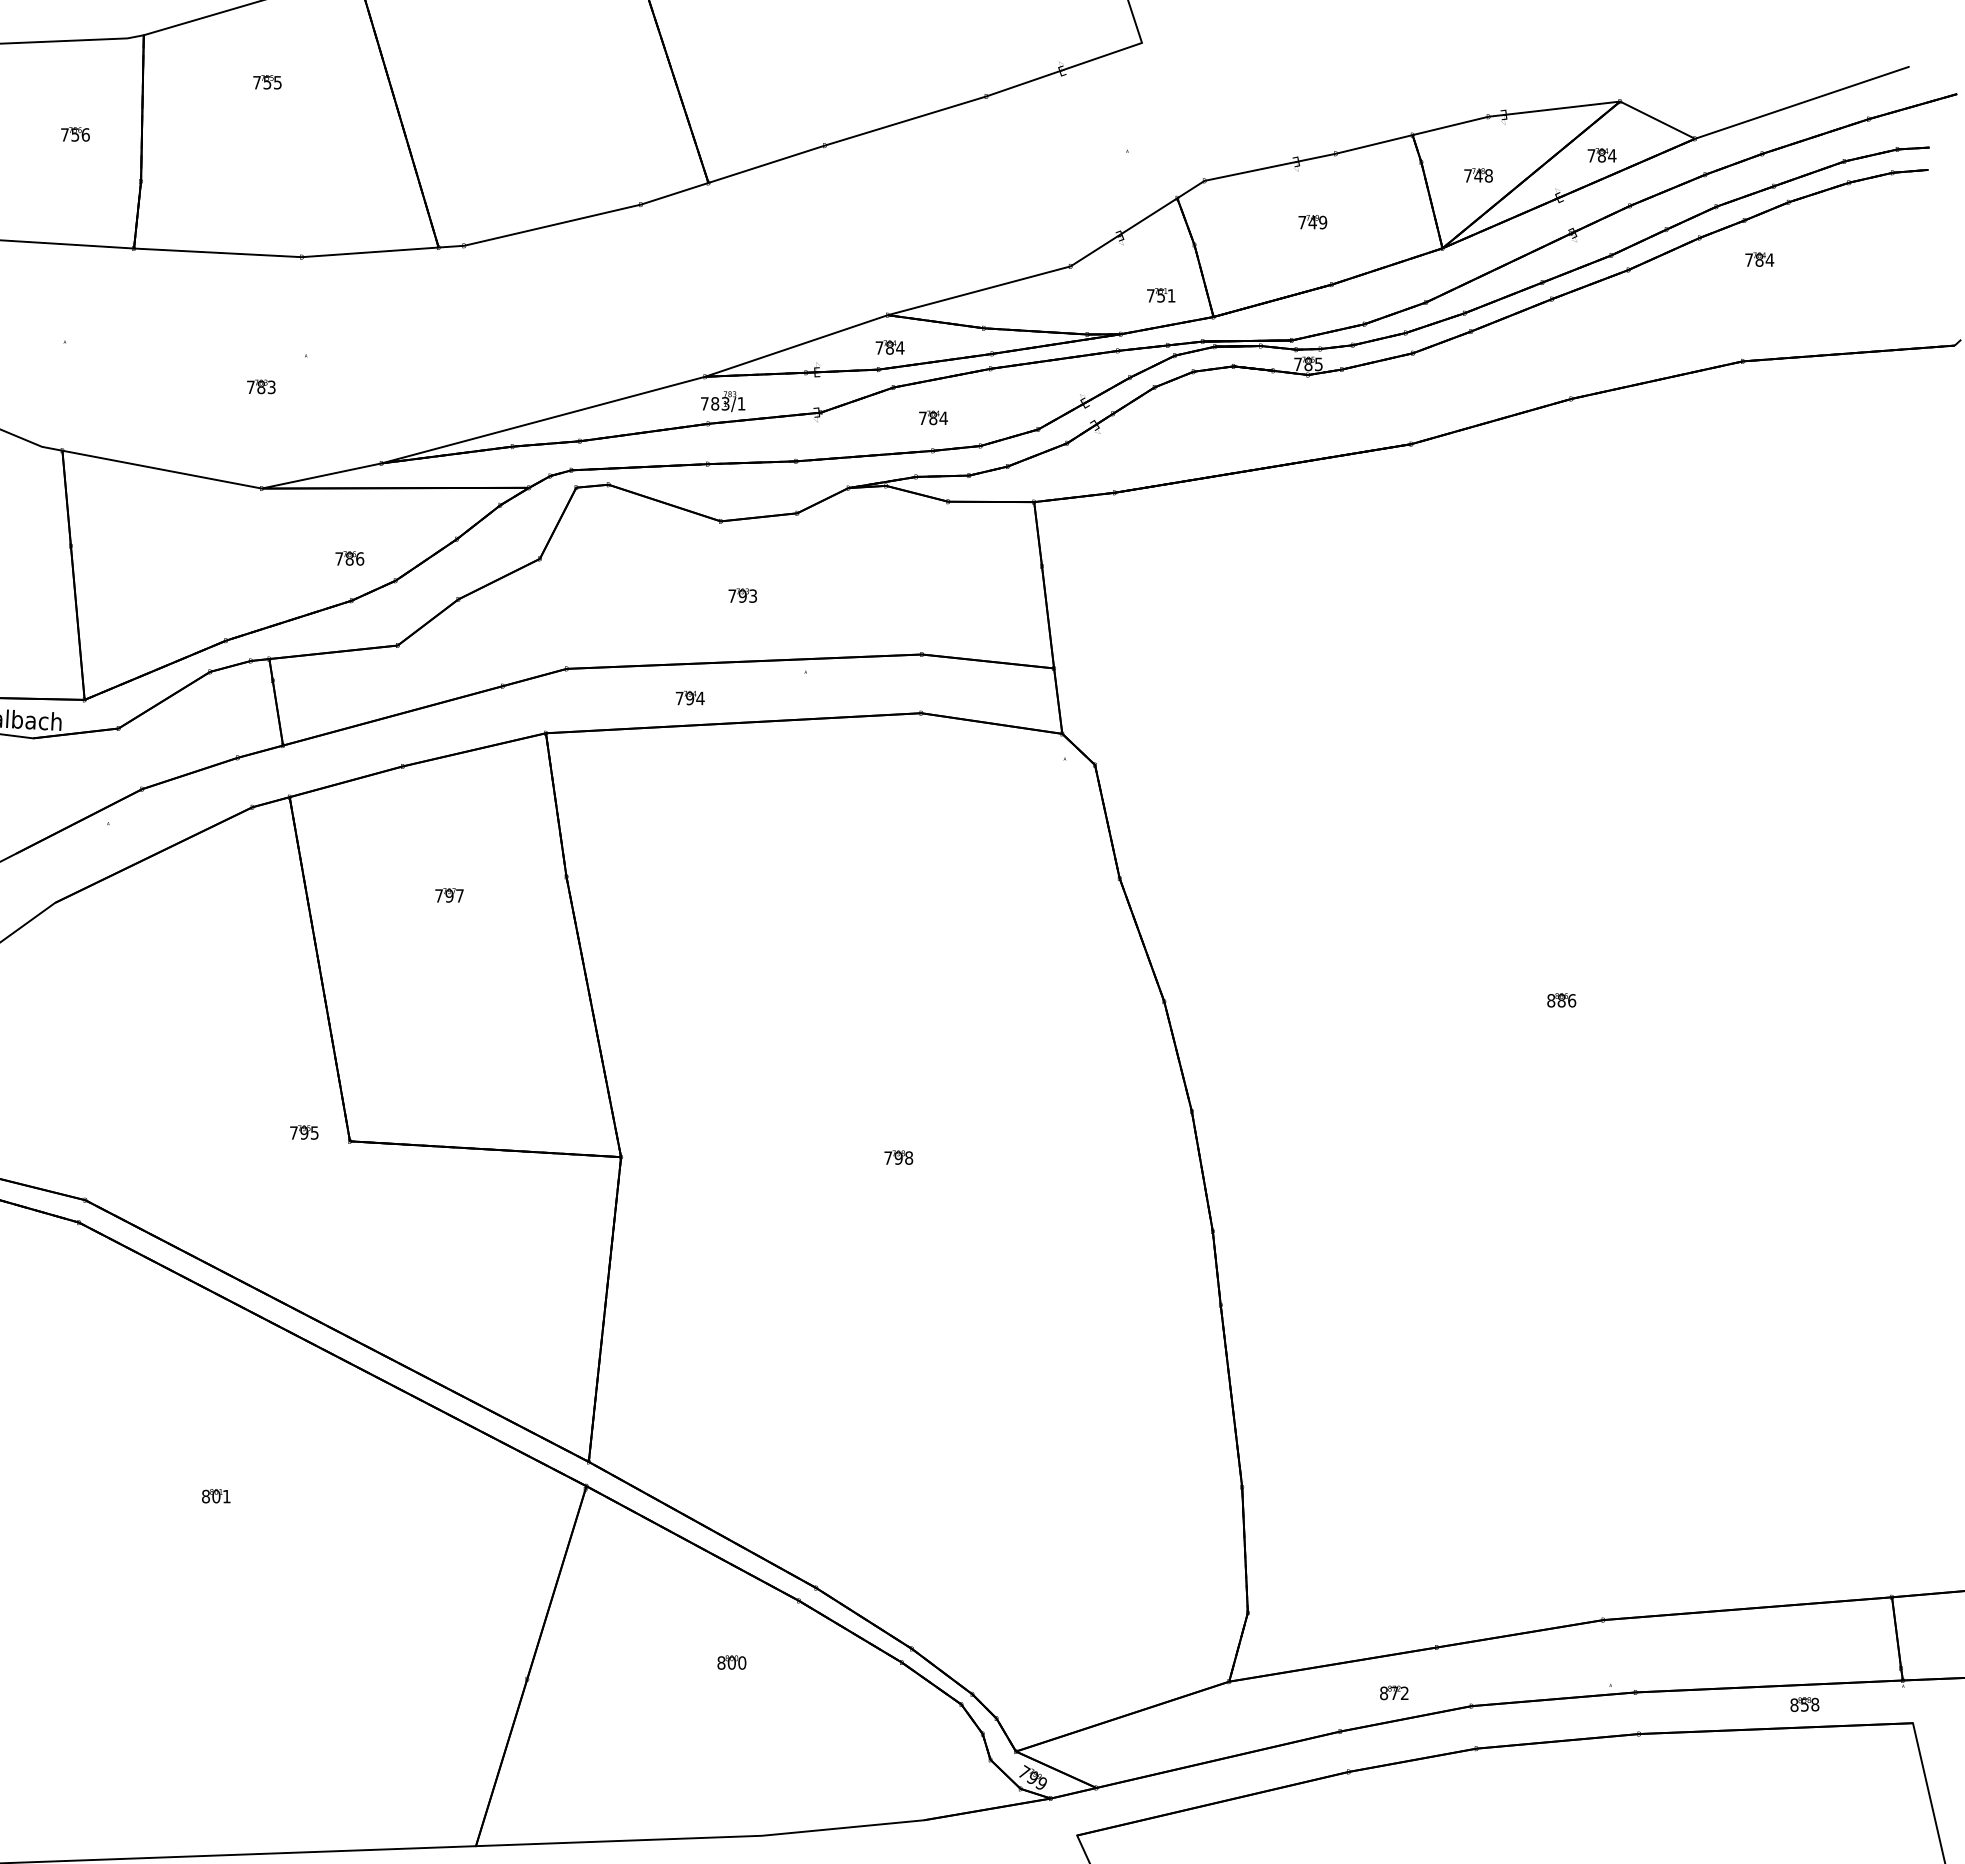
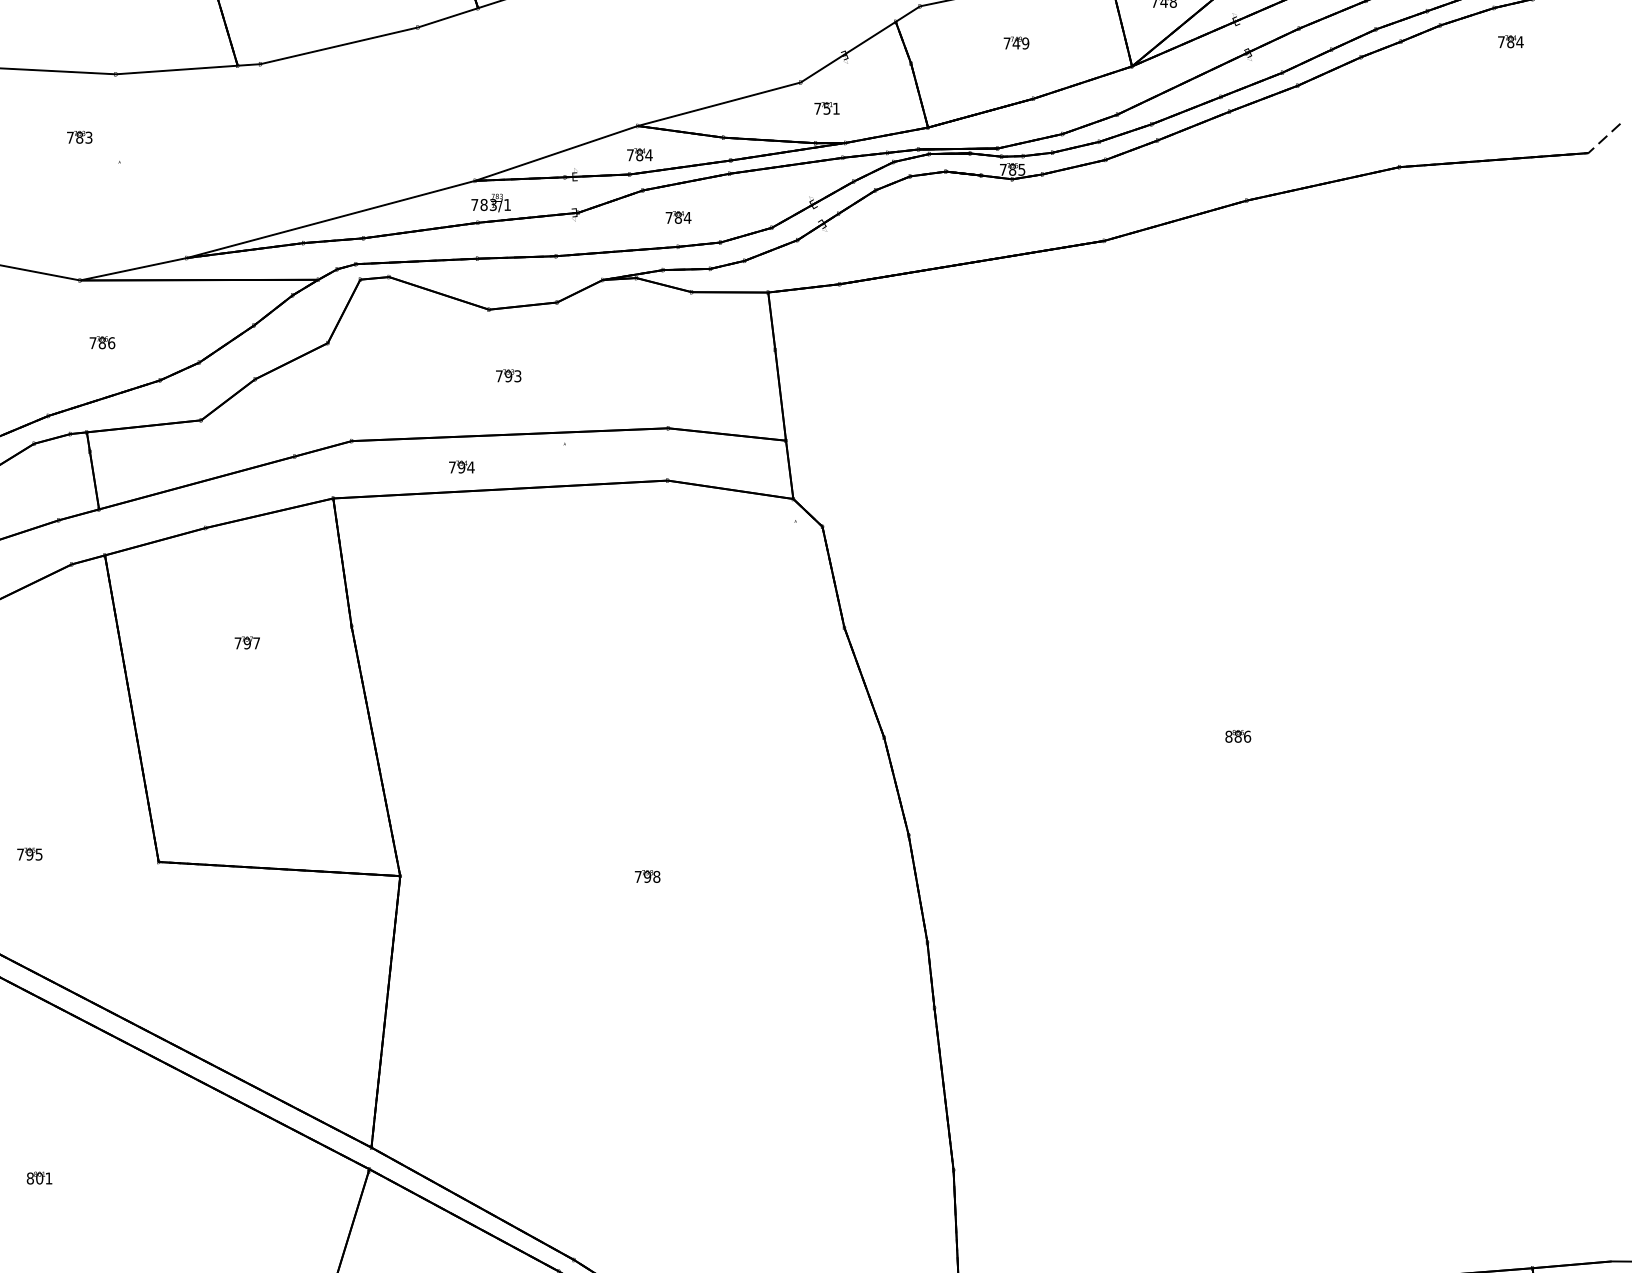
text: (1759, 259) -> (1510, 41), moved
text: (1161, 295) -> (827, 108), moved
text: (261, 386) -> (79, 136), moved
text: (349, 558) -> (102, 342), moved
text: (304, 1132) -> (29, 854), moved

